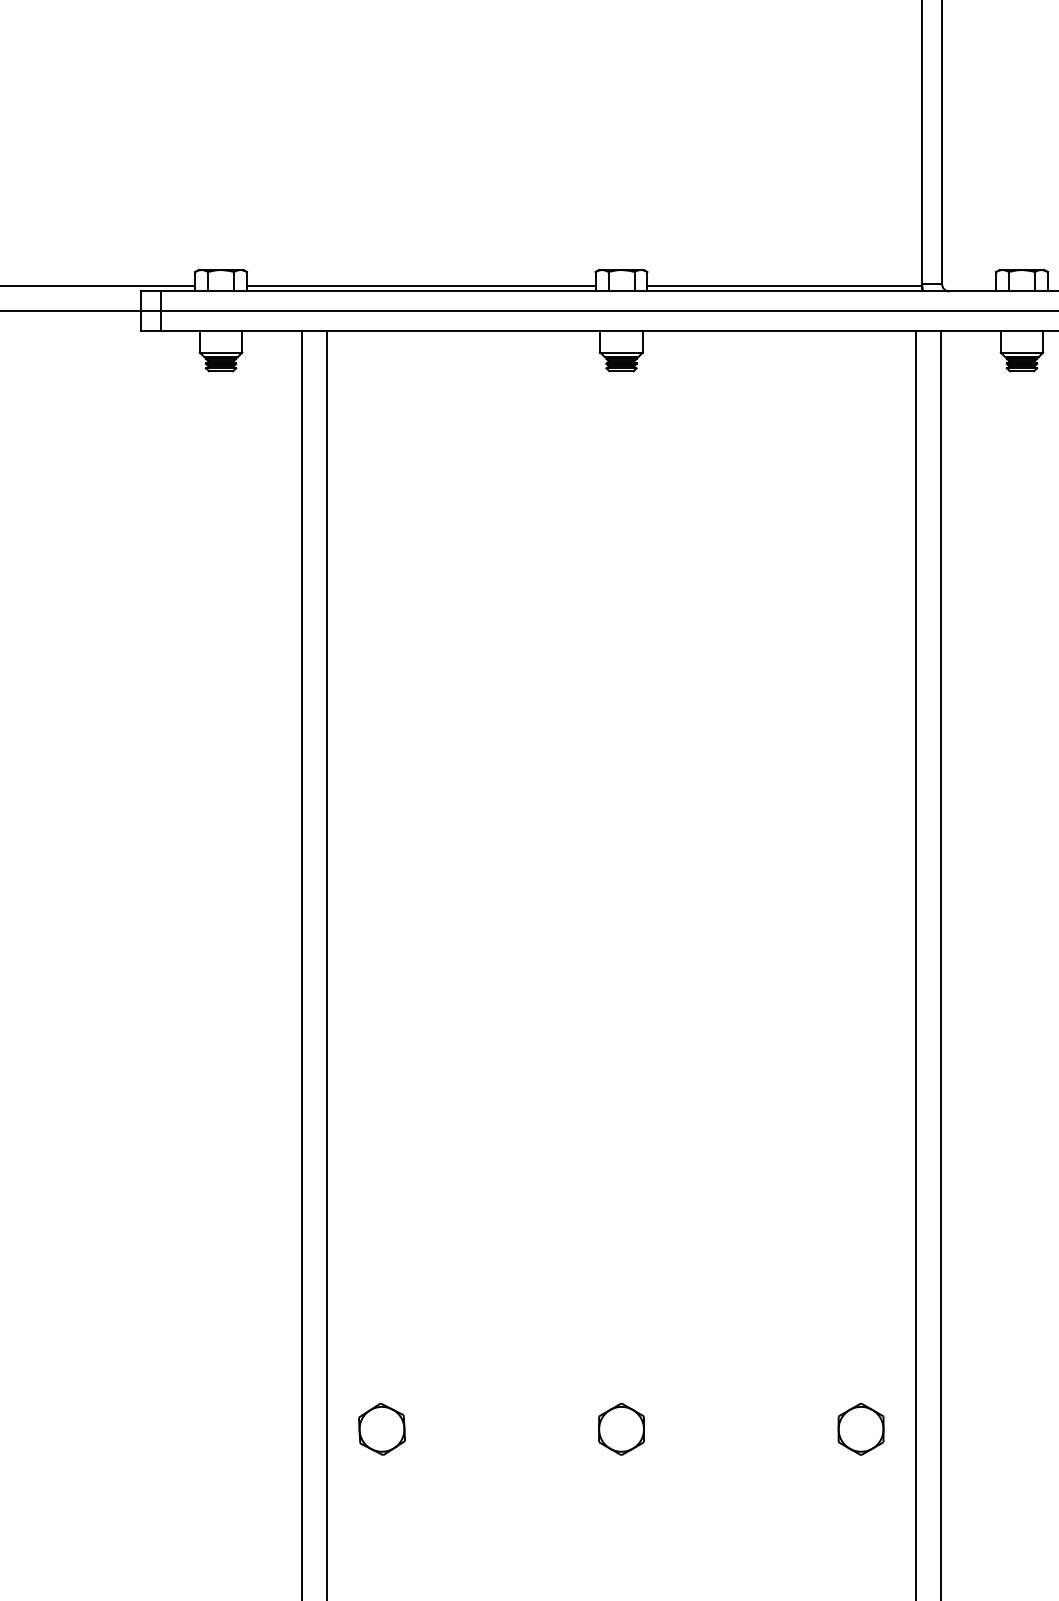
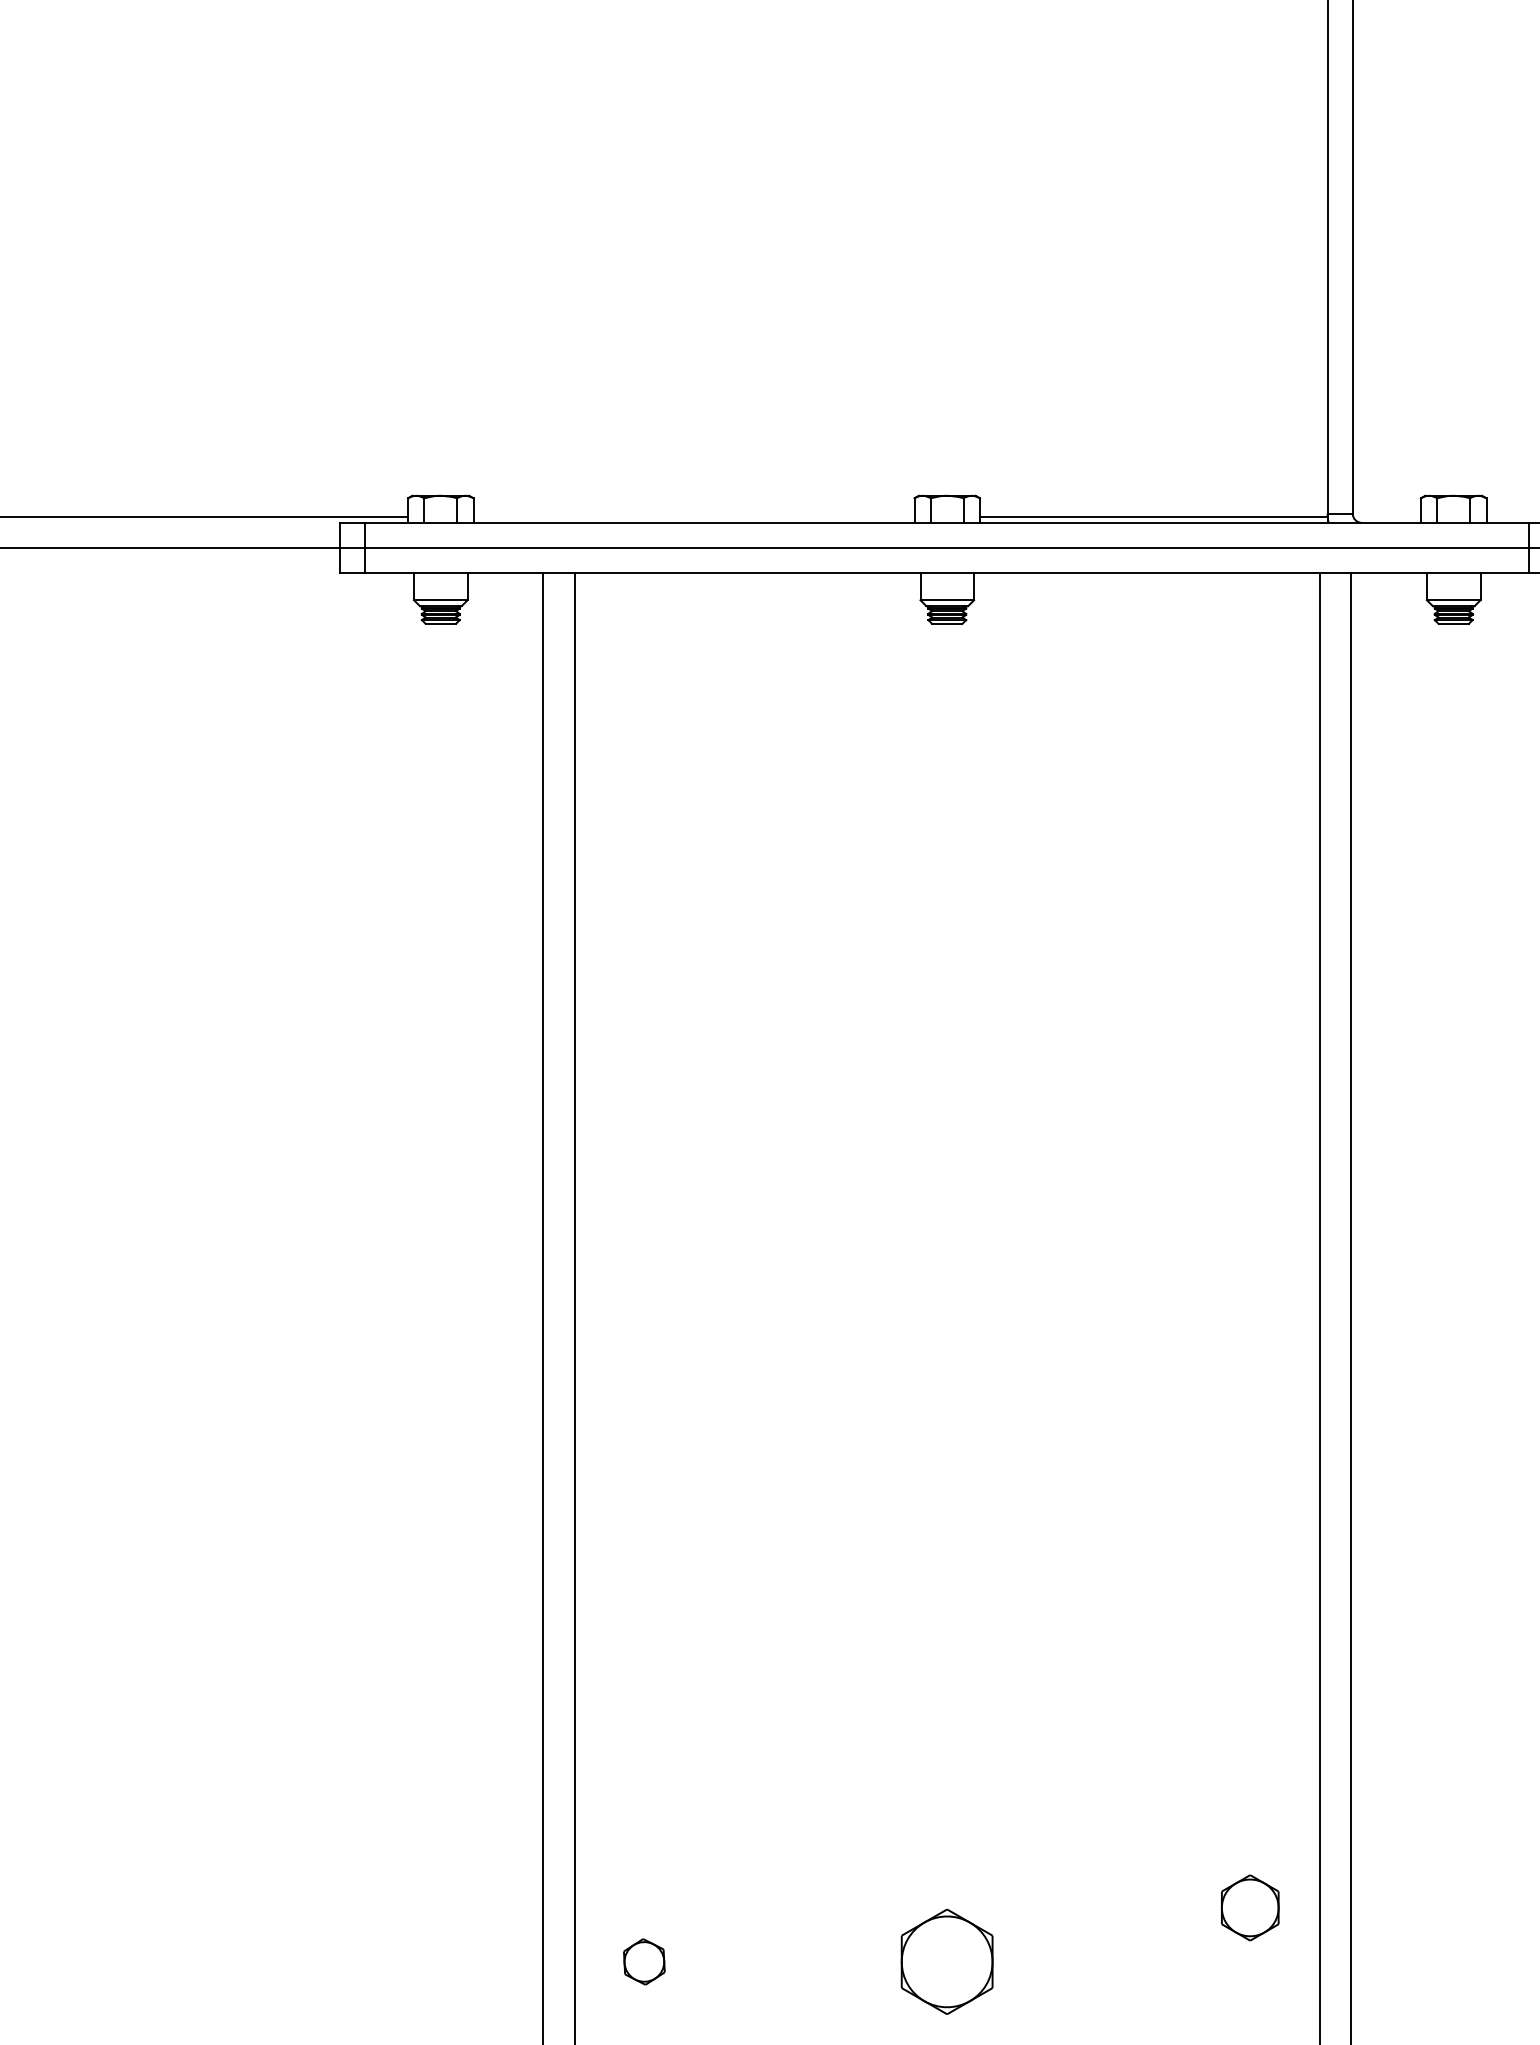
line: (420, 286) -> (693, 516), removed
part: (382, 1429) -> (644, 1961), size x0.7
part: (621, 1429) -> (947, 1961), size x1.6
part: (860, 1429) -> (1249, 1907), moved

